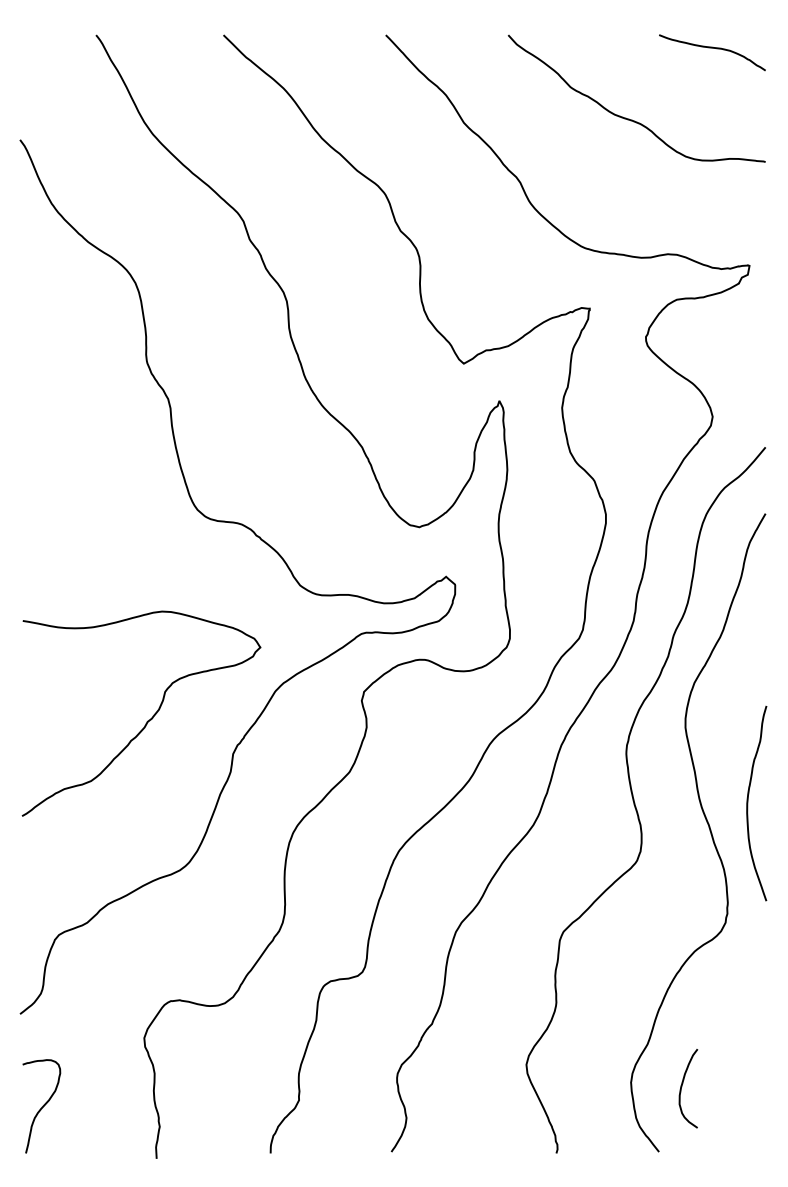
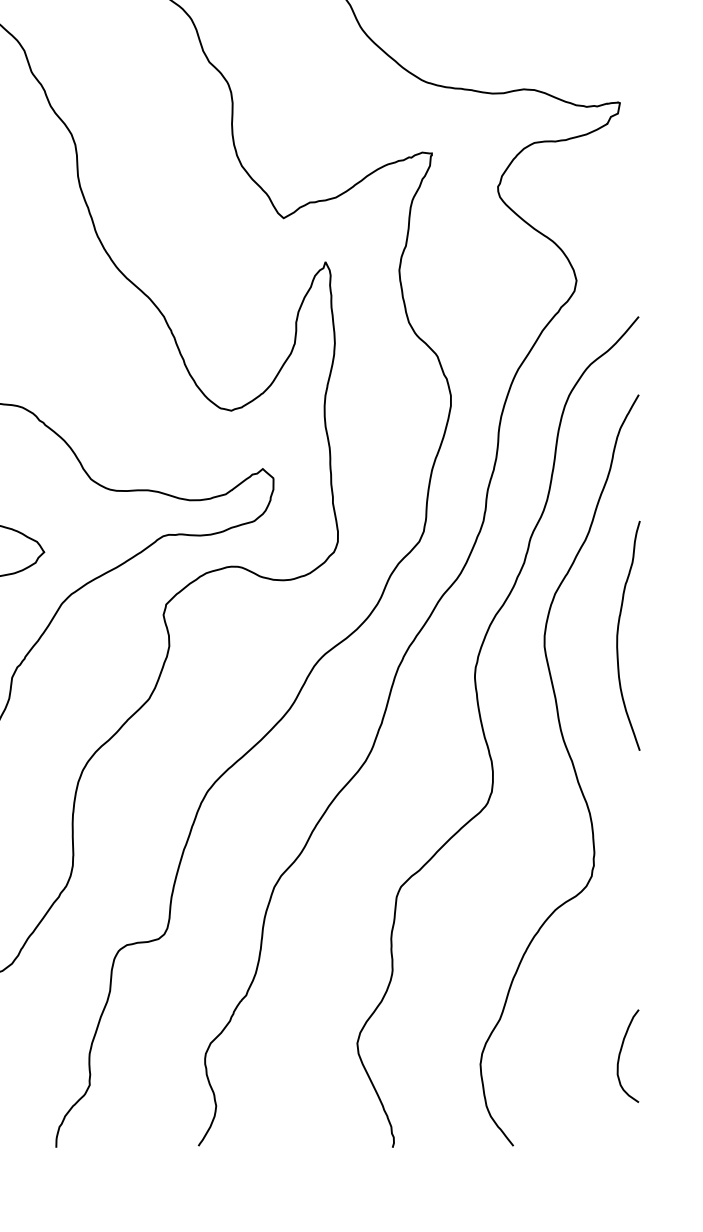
curve: (748, 803) -> (618, 635), moved
curve: (682, 1086) -> (621, 1053), moved

